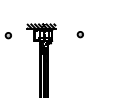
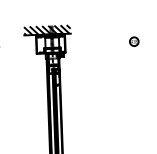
part: (79, 34) -> (132, 41), moved

